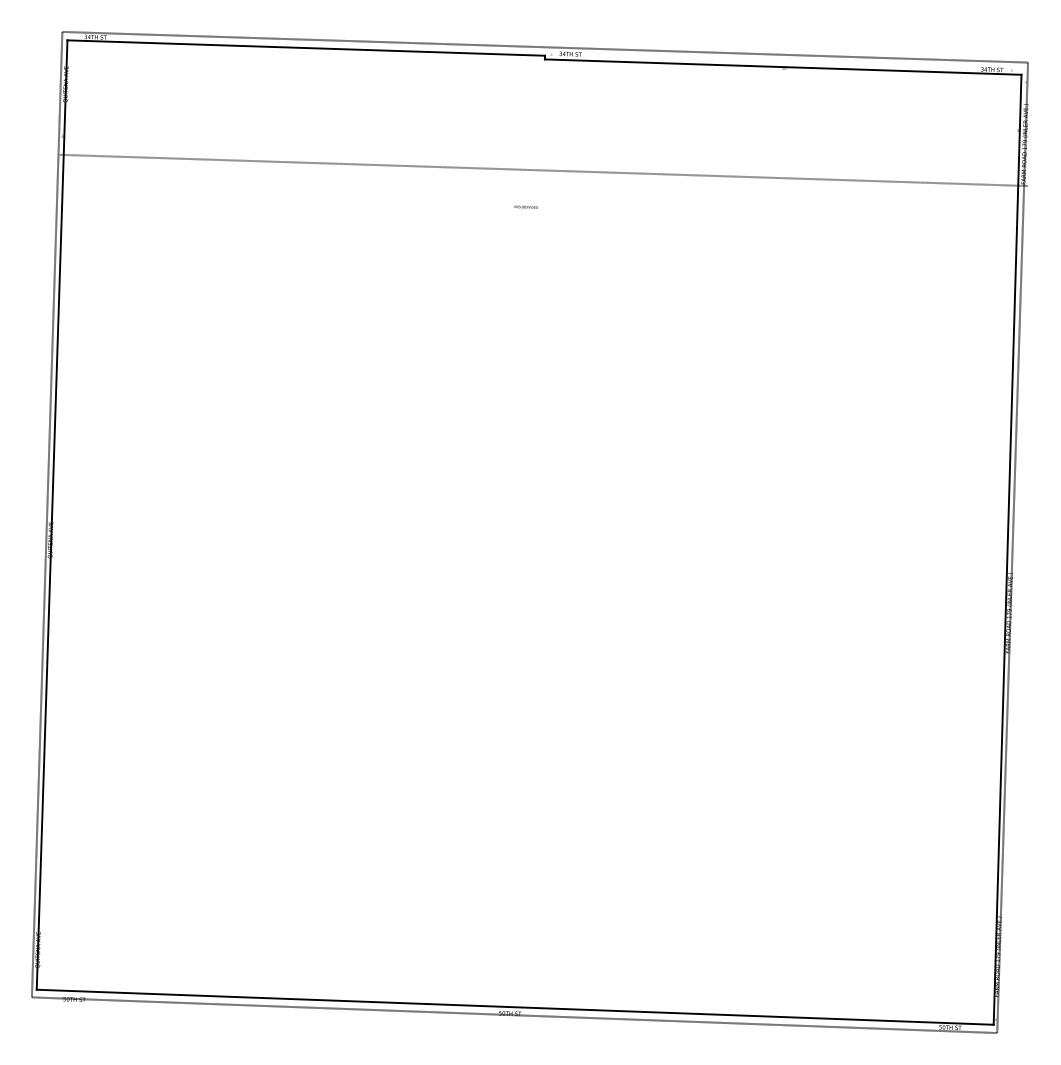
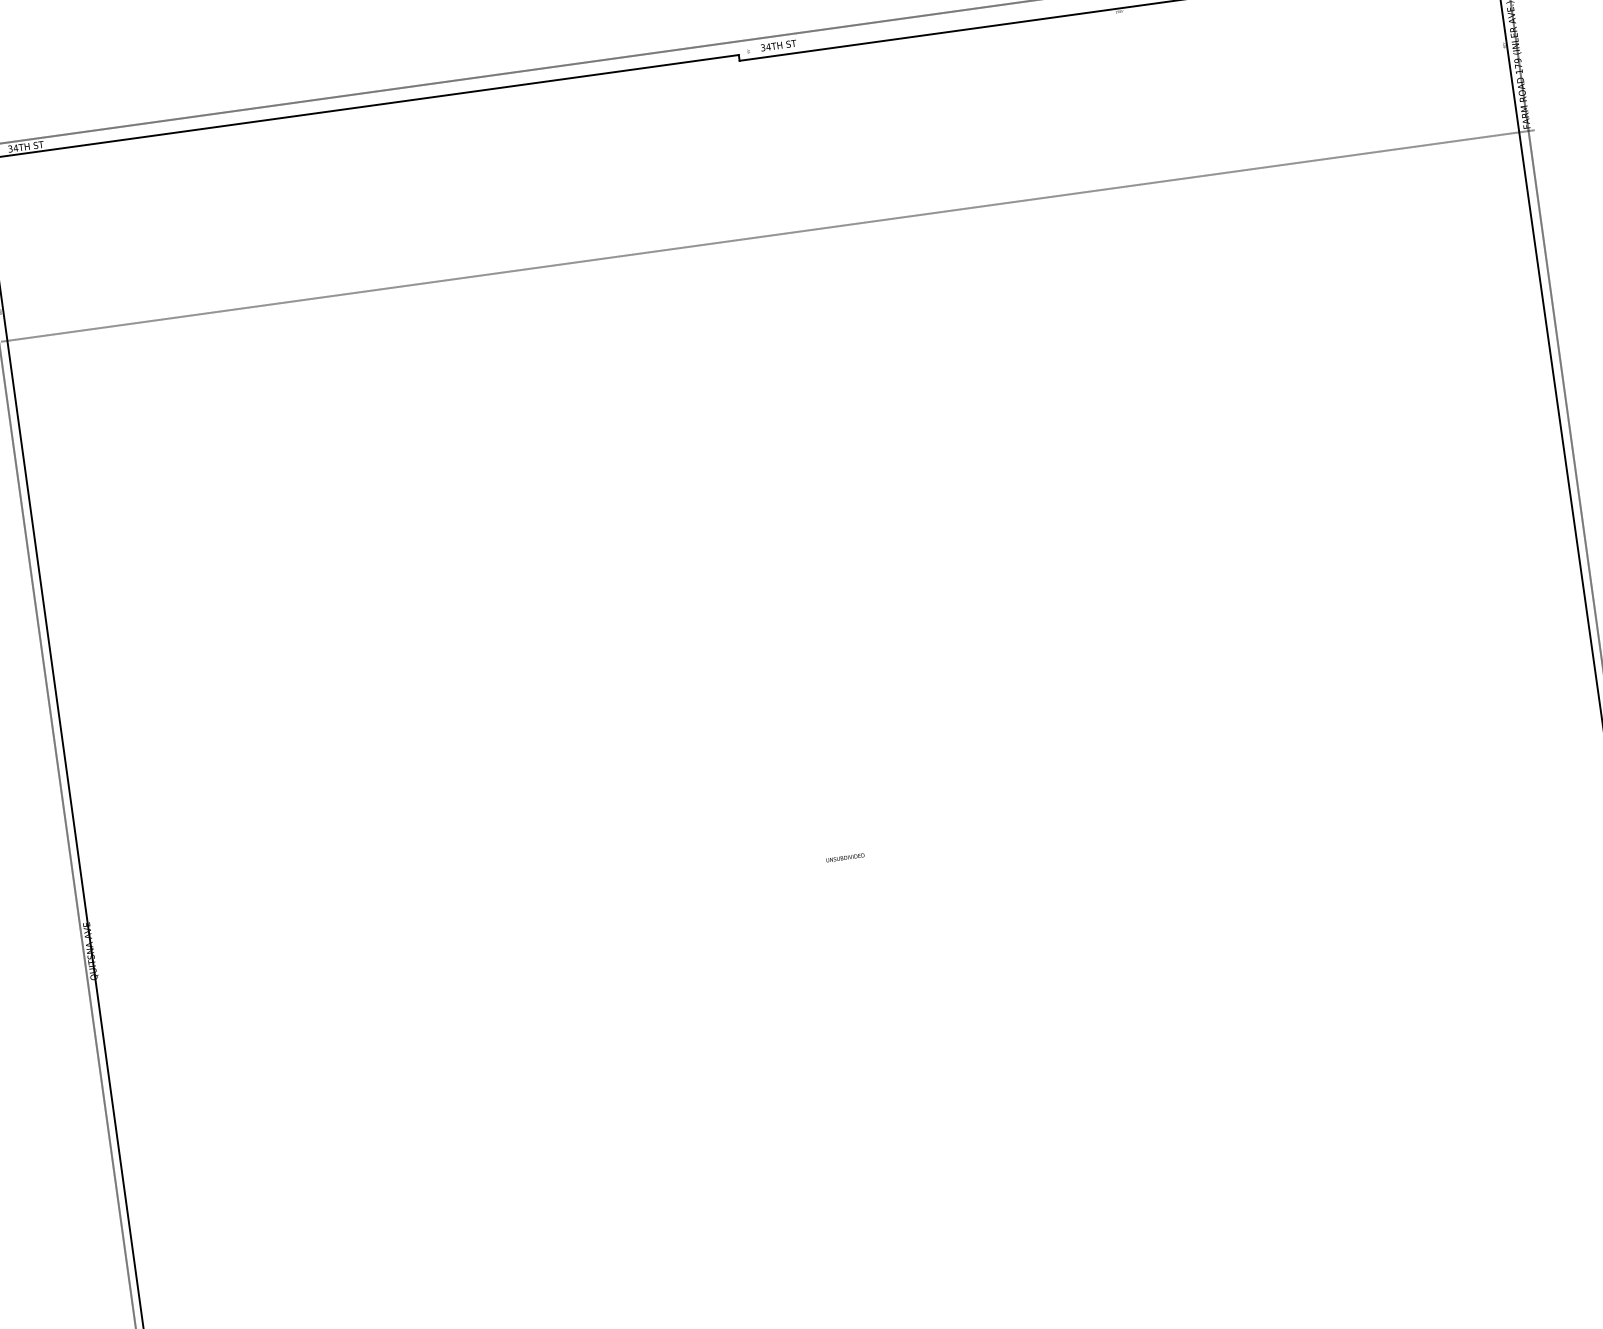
text: (526, 206) -> (845, 856), moved

